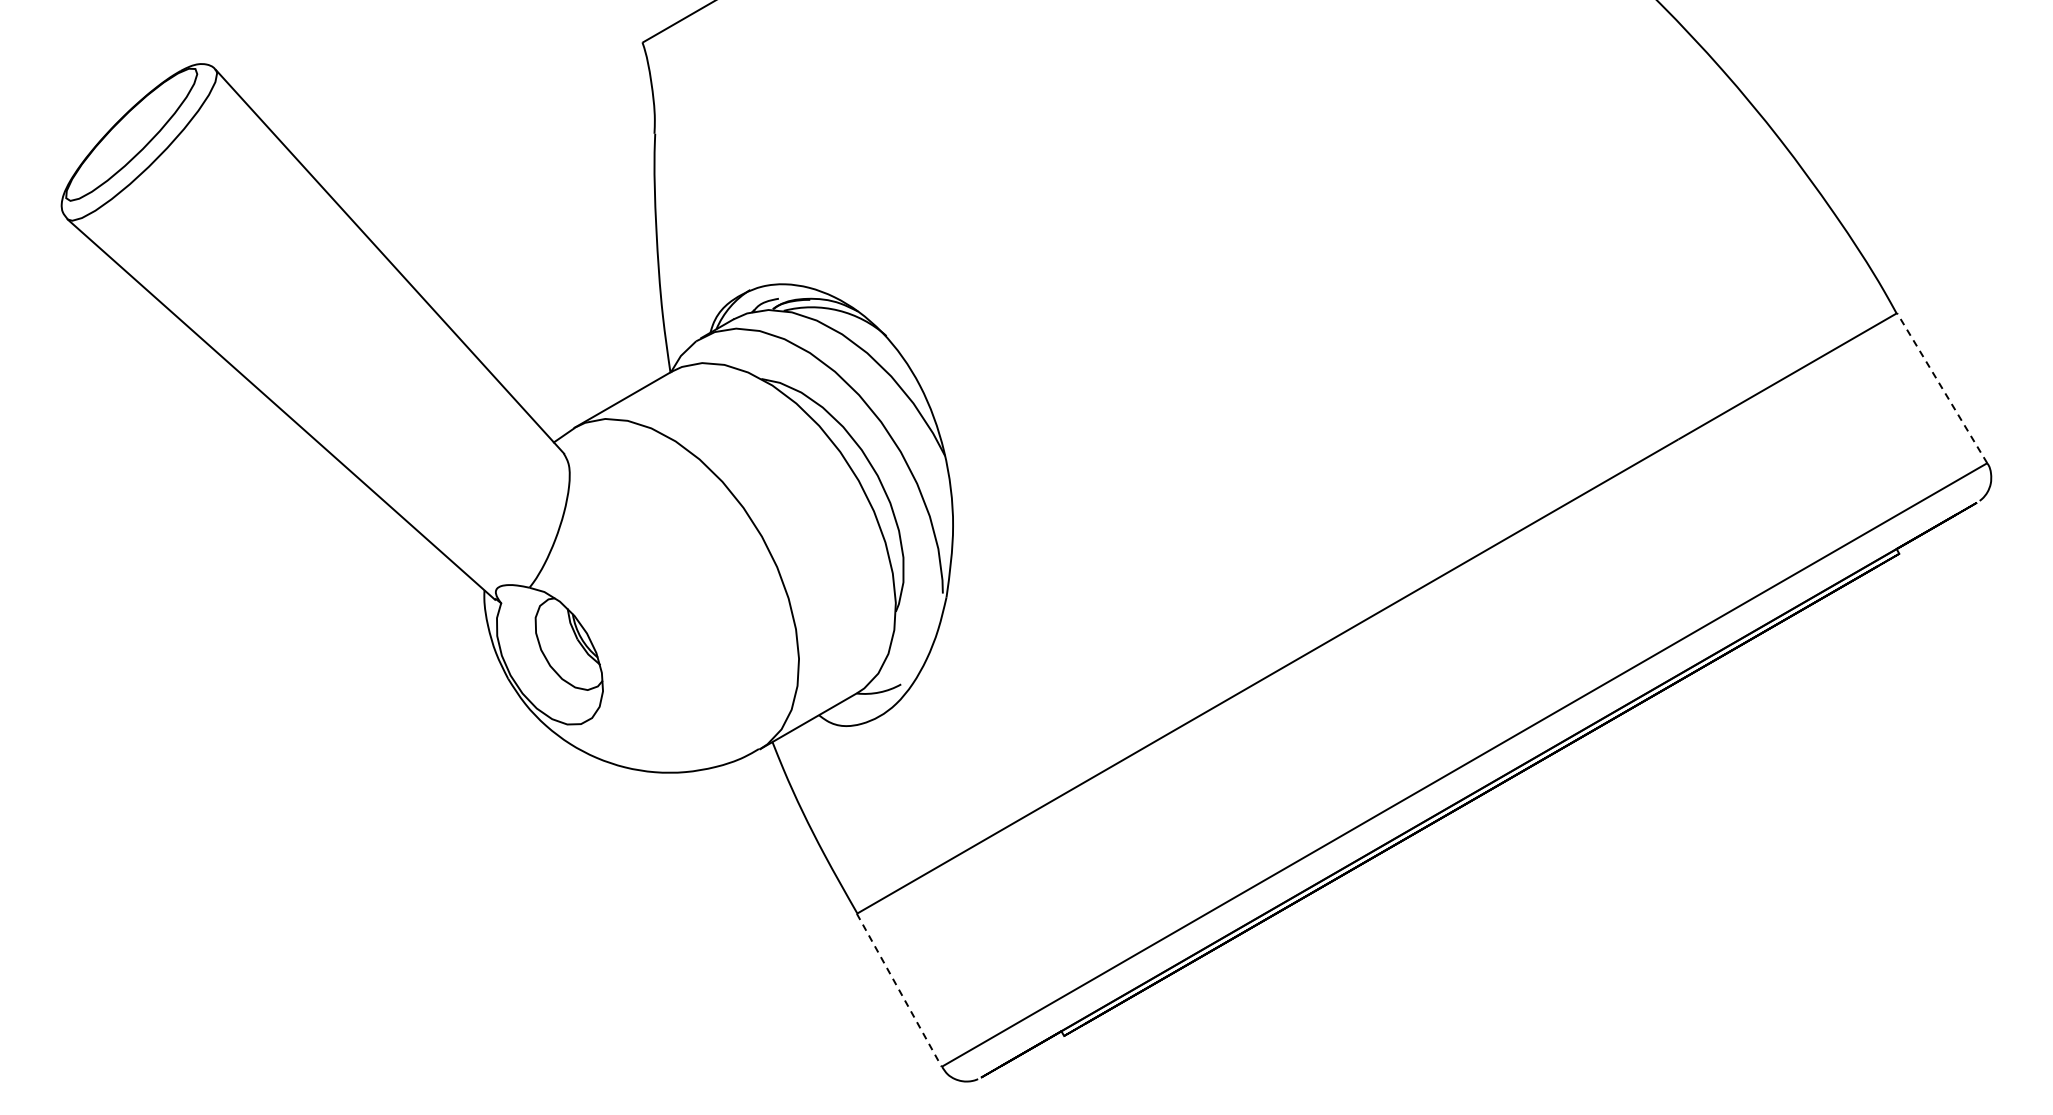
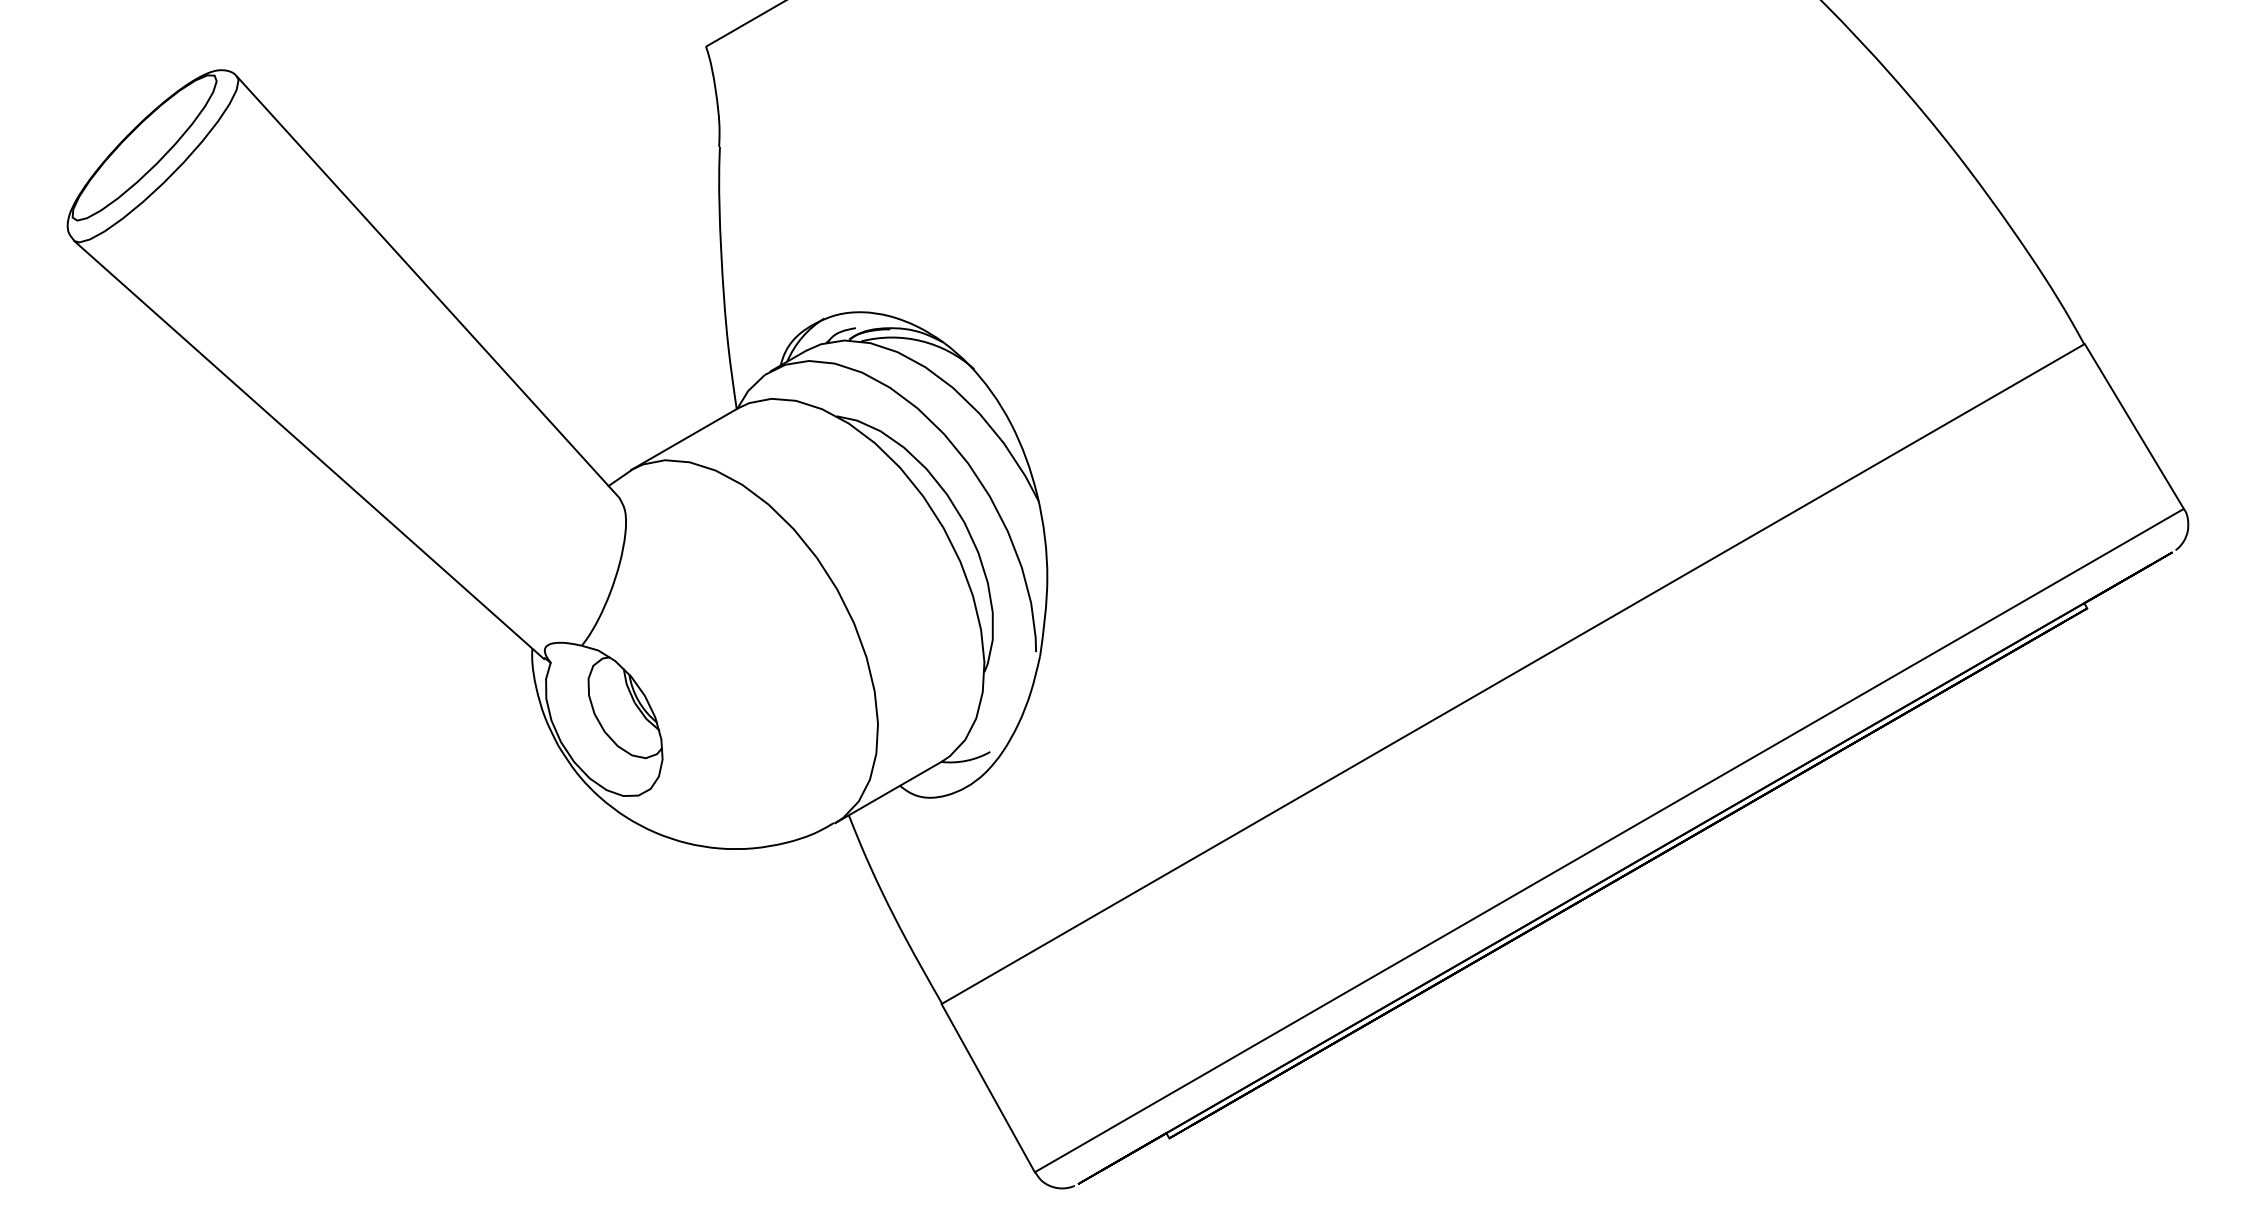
line: (1942, 388) -> (2134, 426), dashed -> solid
line: (899, 990) -> (988, 1088), dashed -> solid

